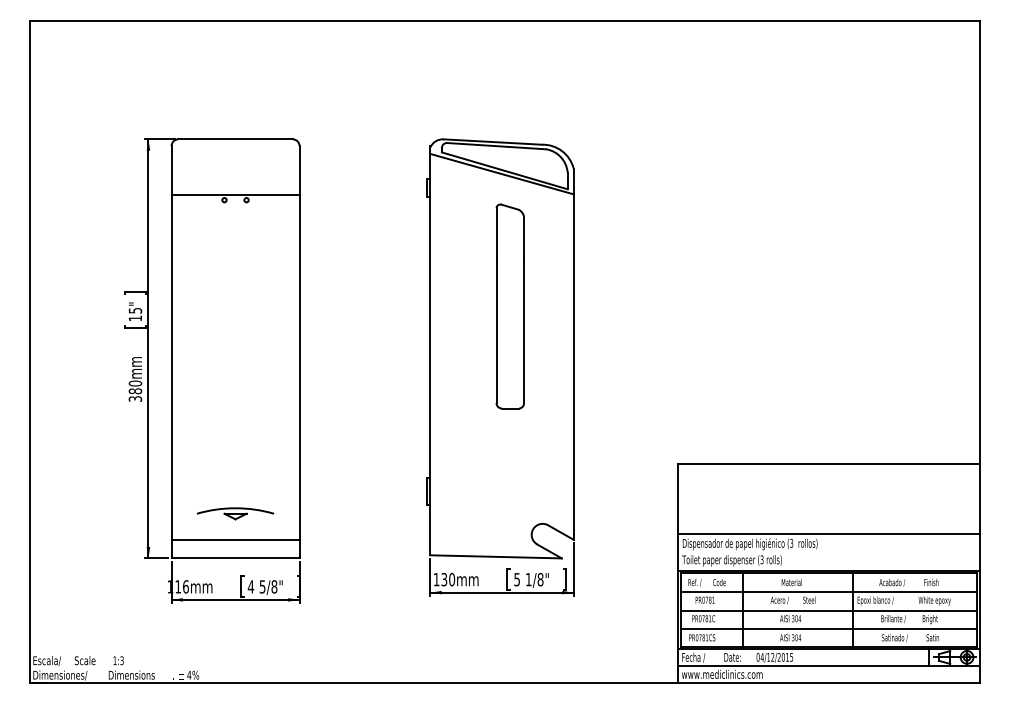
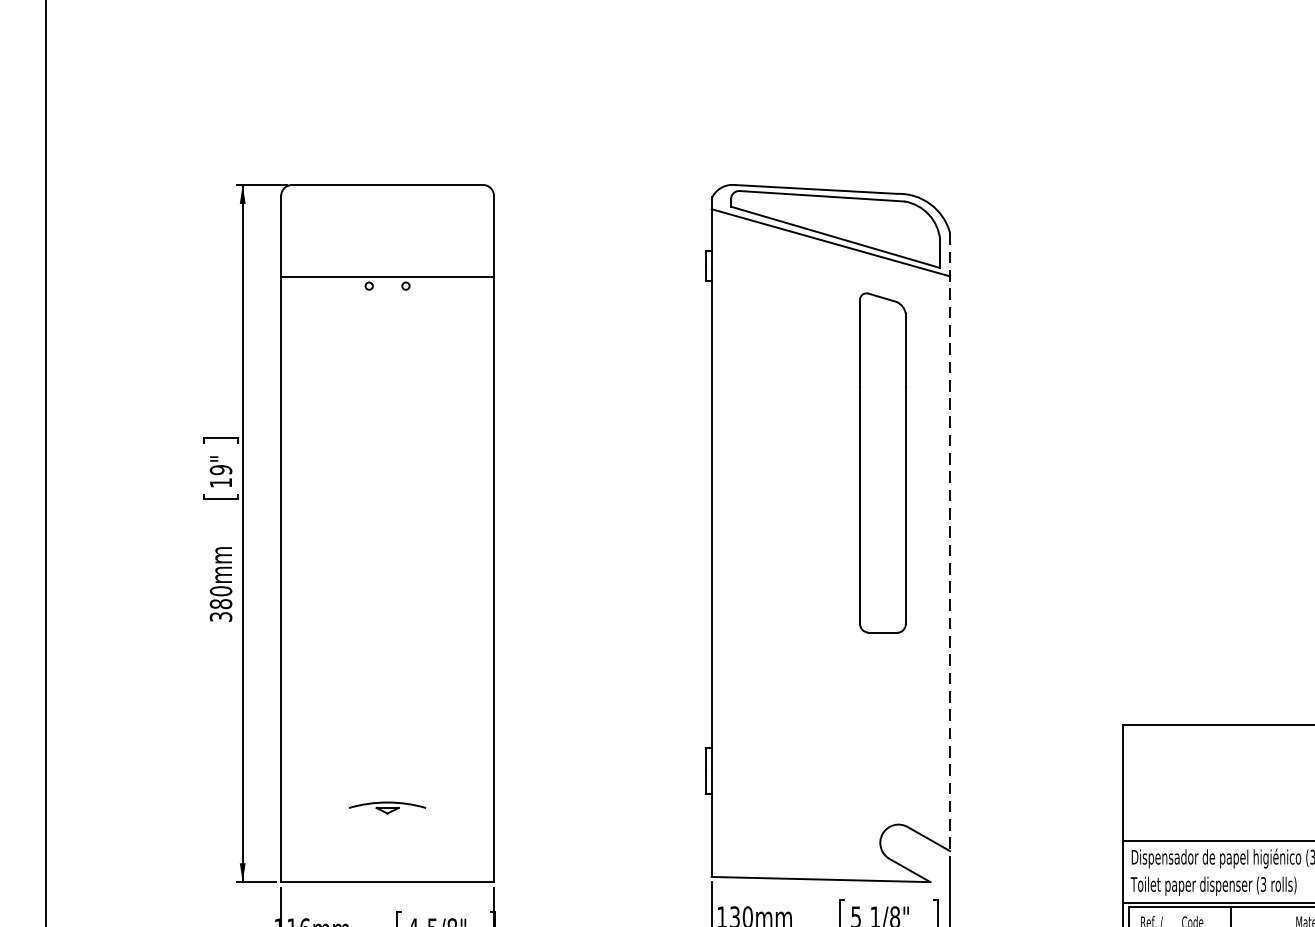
part: (509, 306) -> (881, 463), moved
text: (134, 310) -> (219, 469), 15" -> 19"
line: (573, 354) -> (949, 542), solid -> dashed
part: (235, 513) -> (387, 807), size x0.6
line: (235, 539) -> (387, 850), removed

